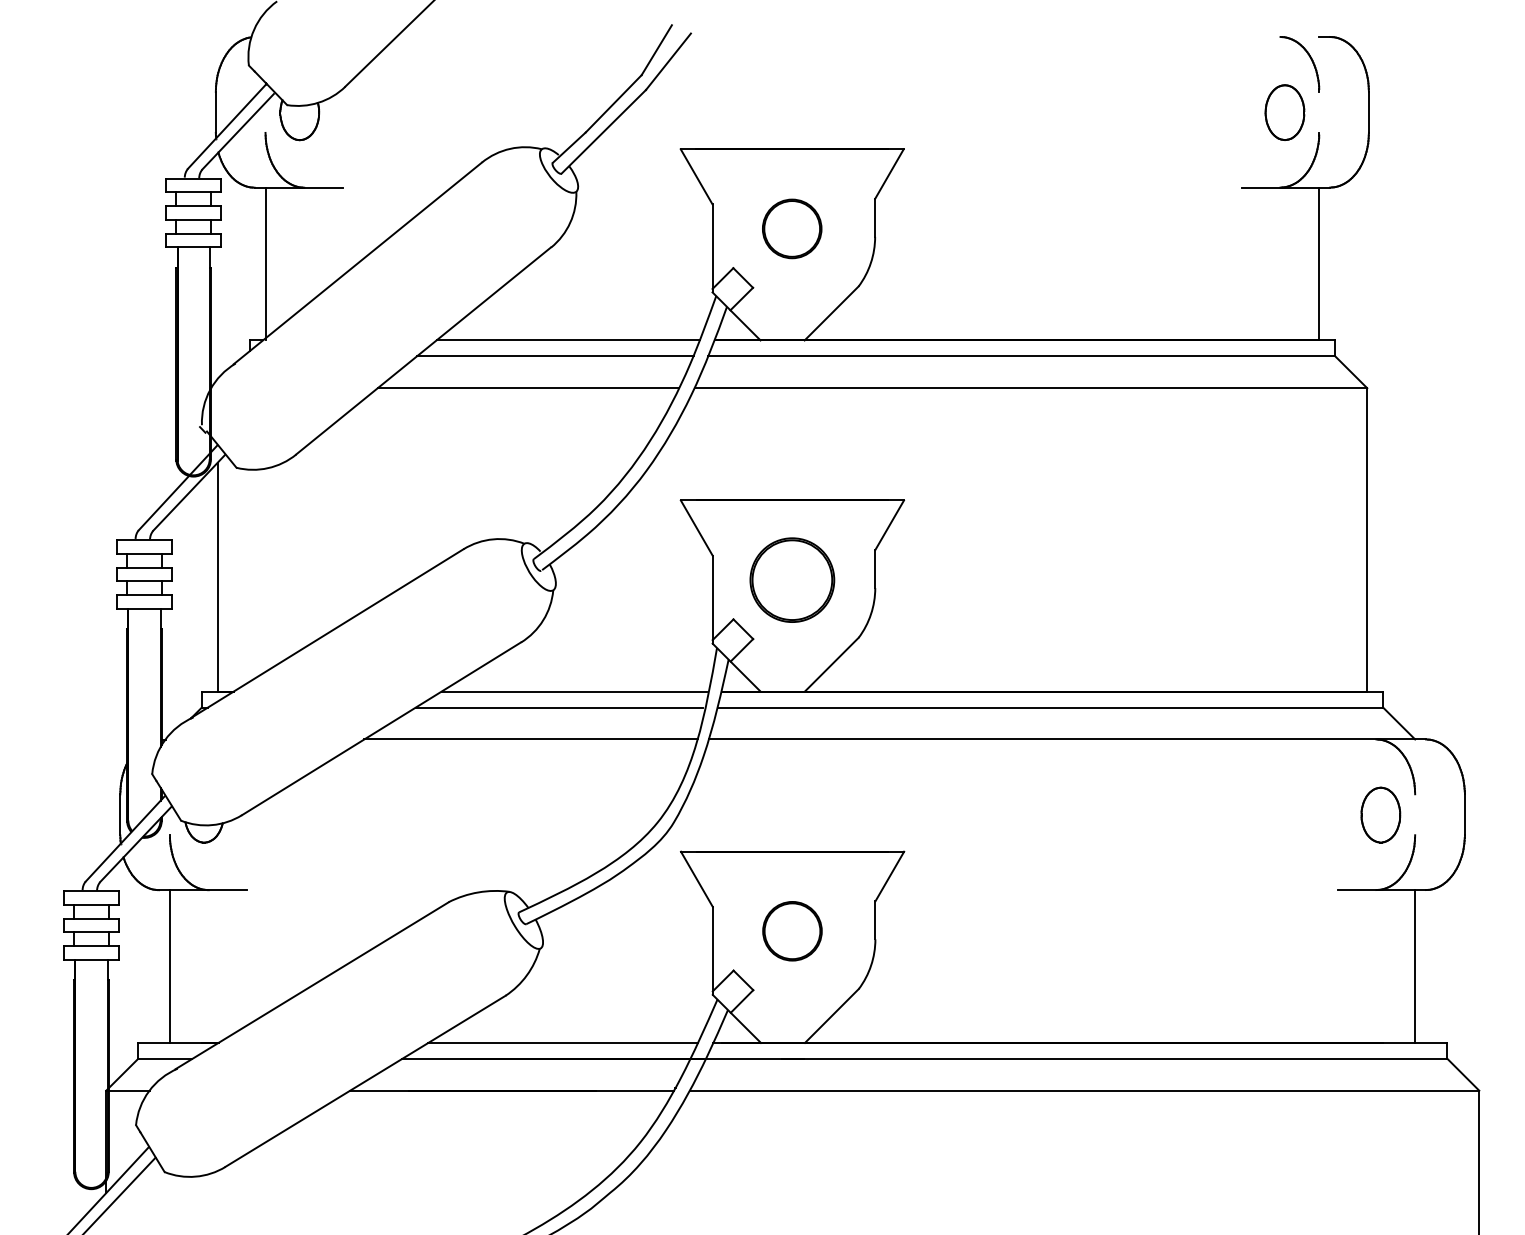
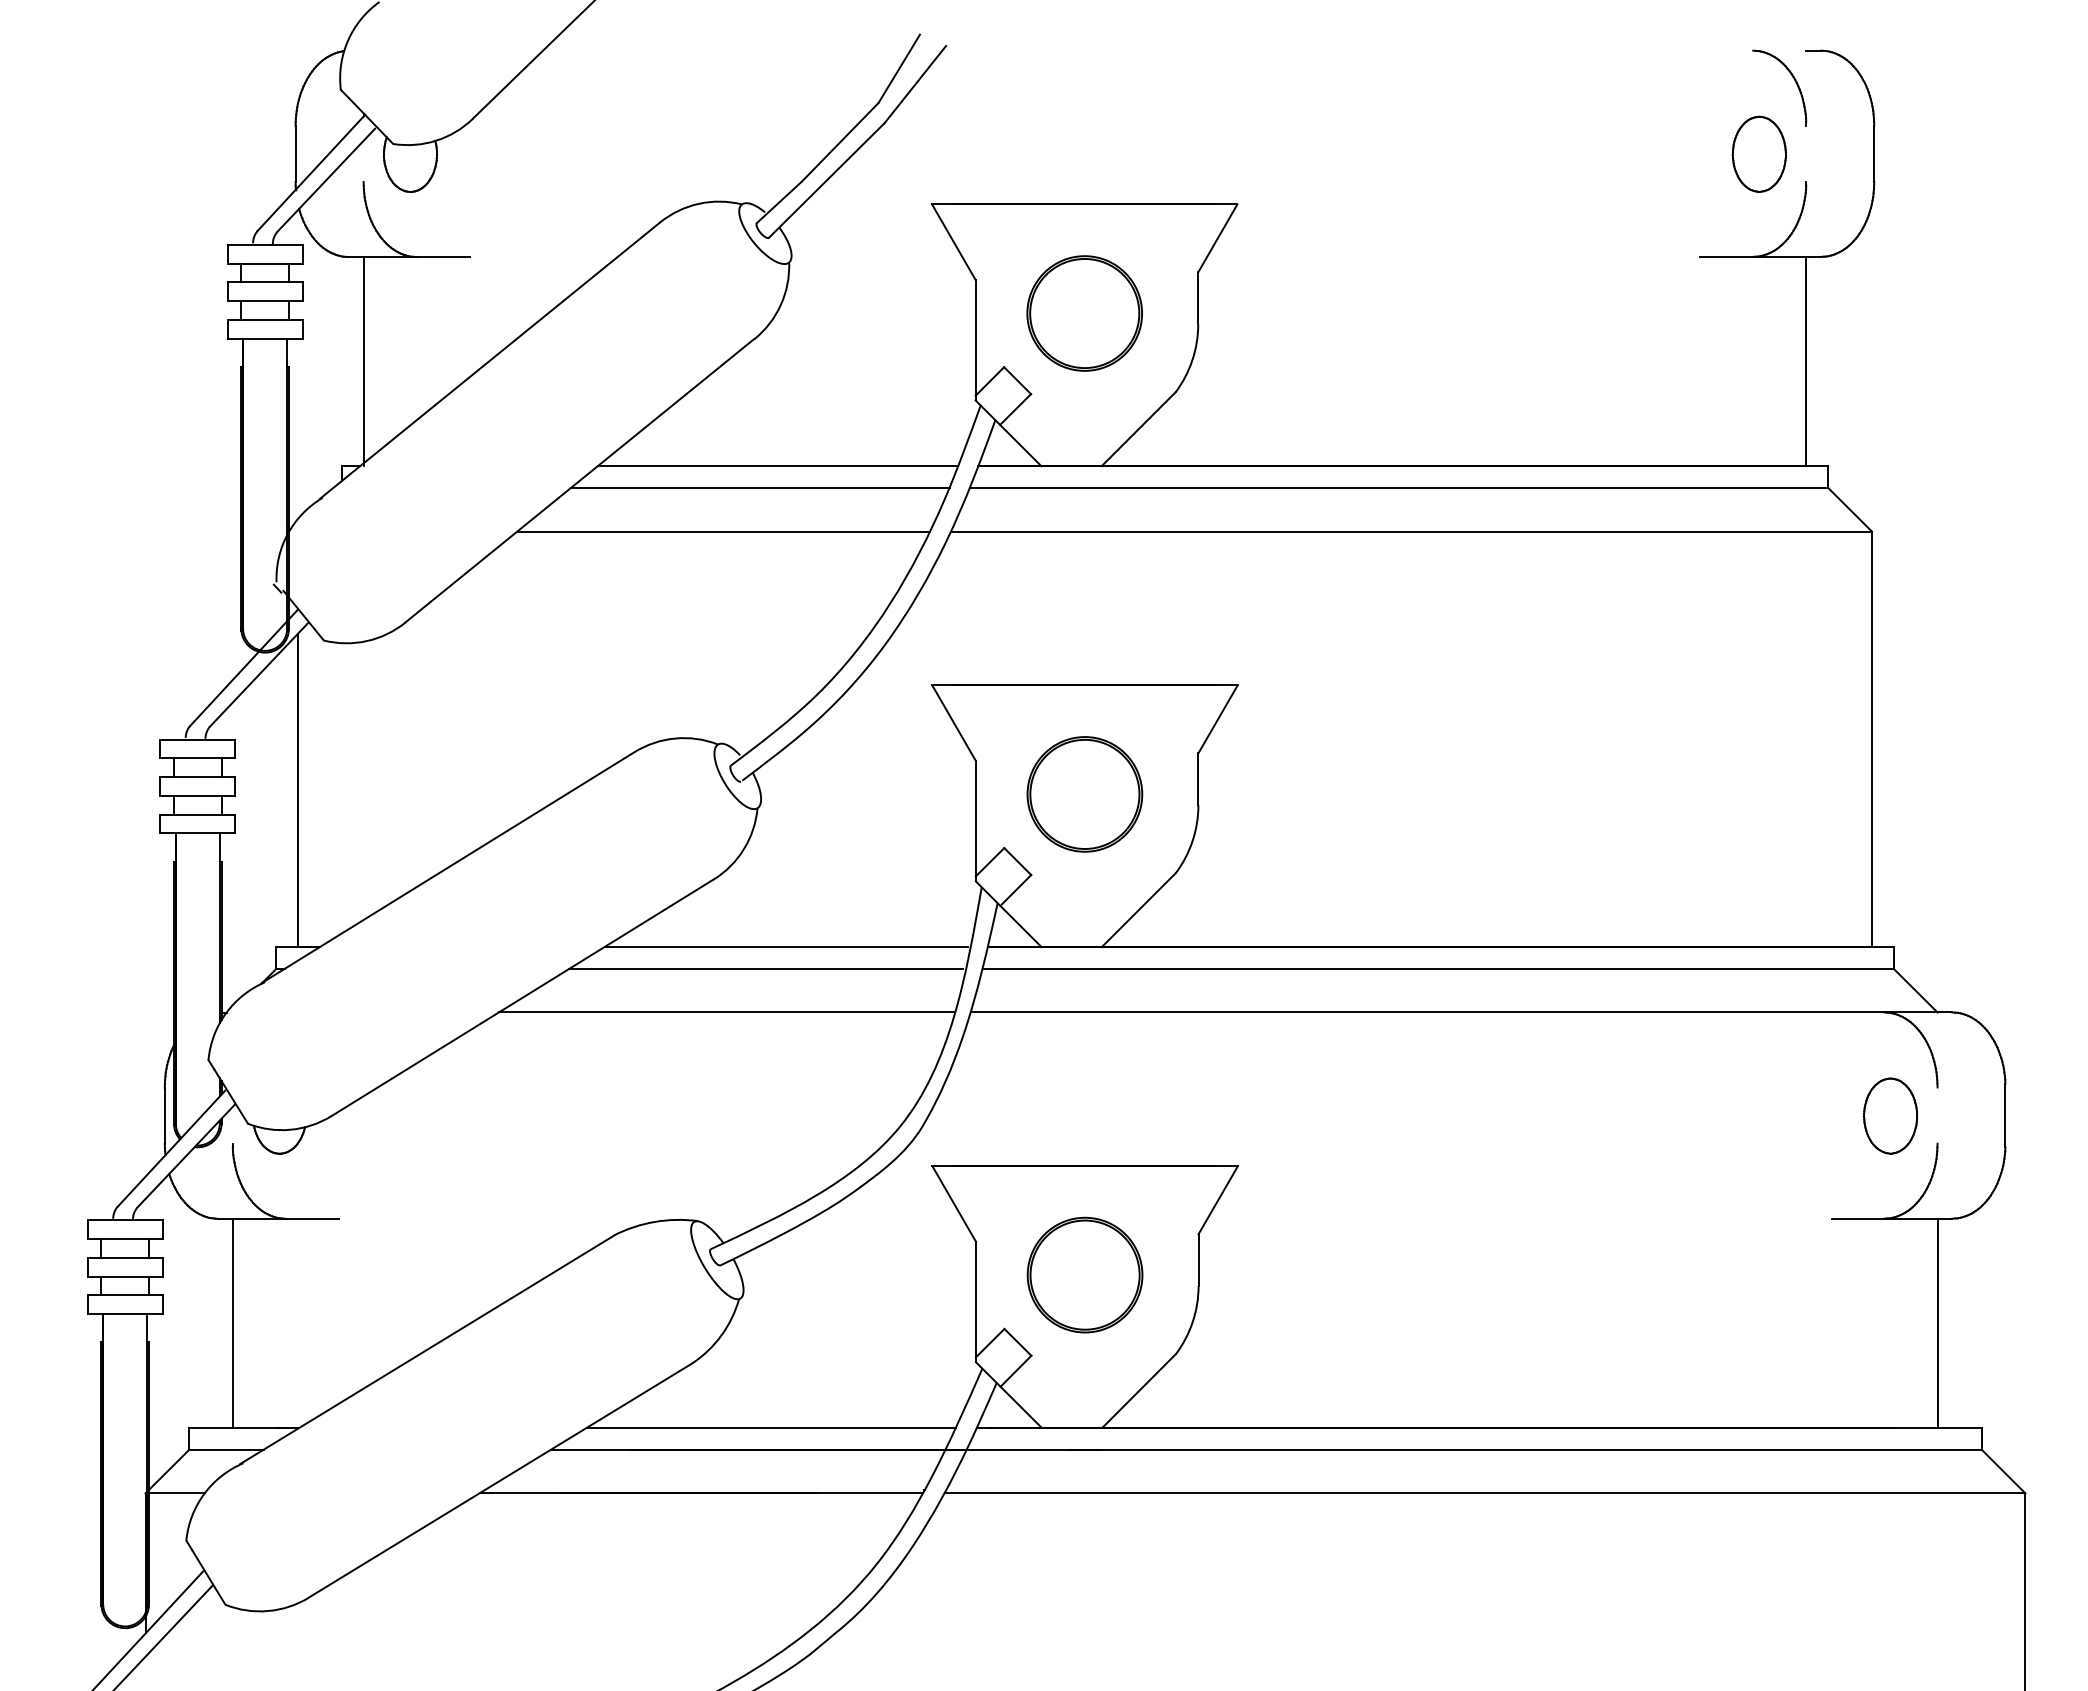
part: (792, 228) -> (1084, 313), size x1.43
part: (792, 930) -> (1084, 1274), size x1.43

